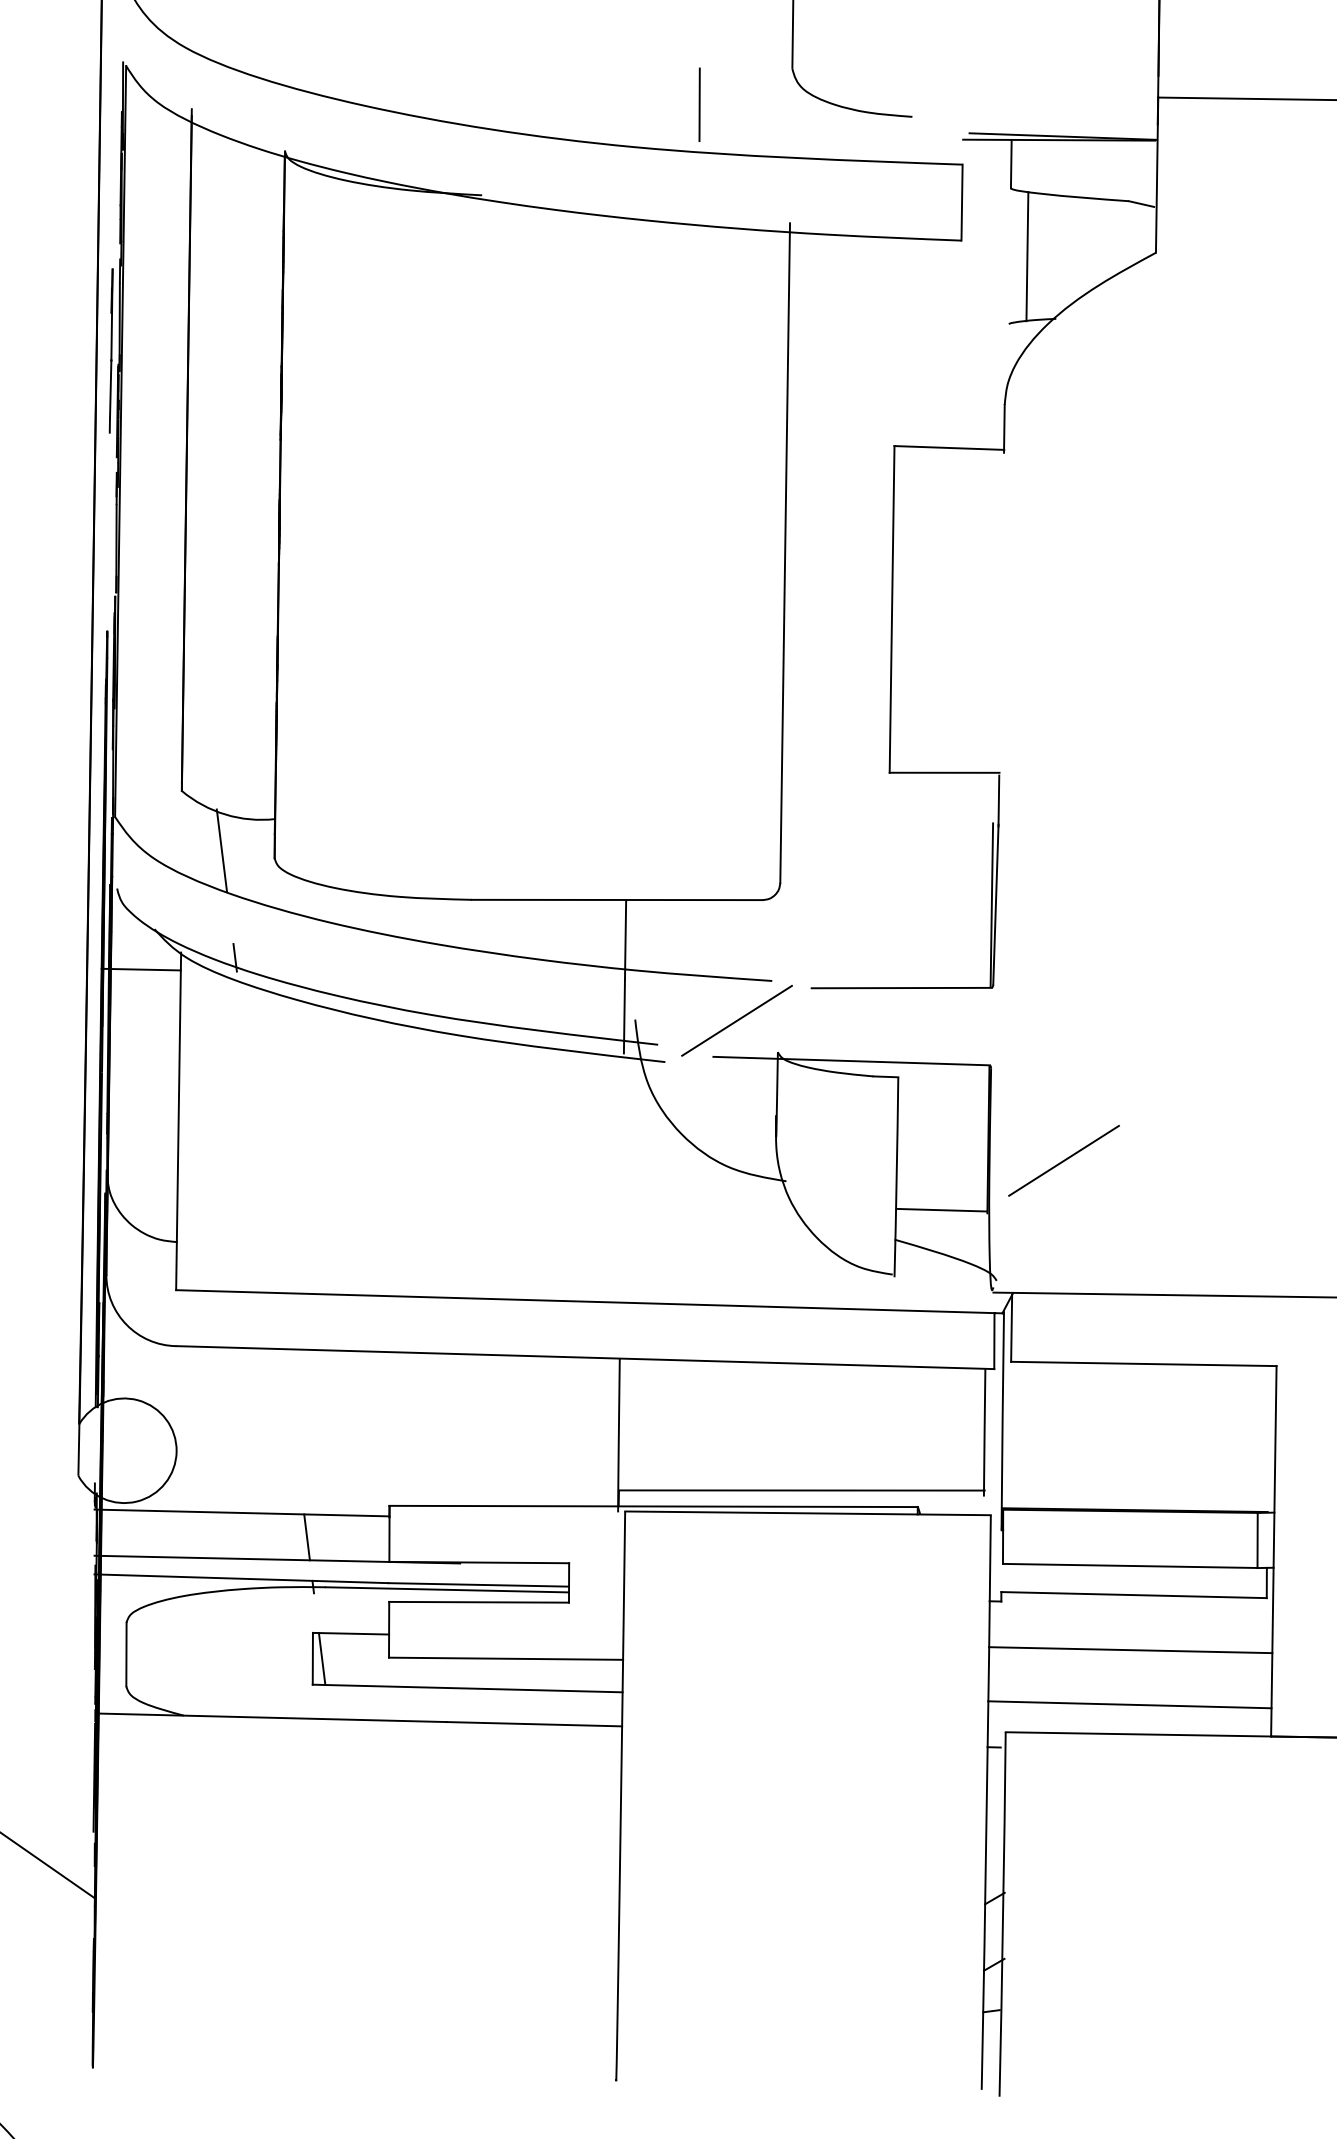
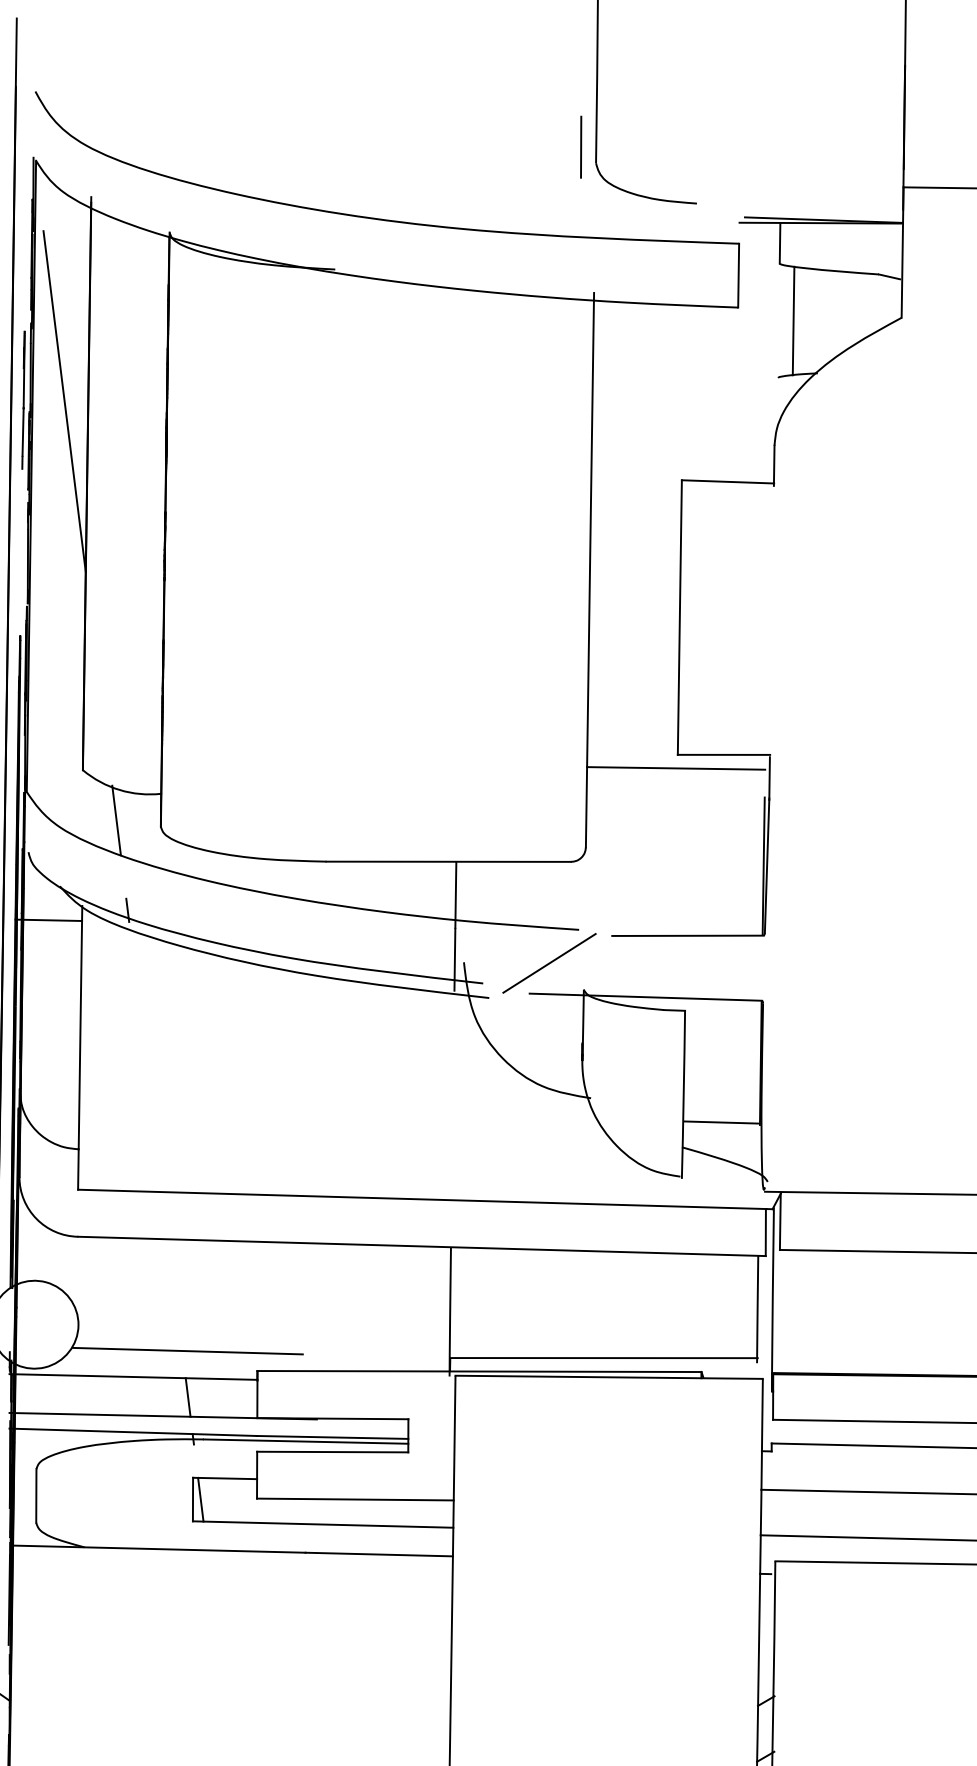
line: (699, 104) -> (581, 146), moved
line: (160, 352) -> (64, 401), added
line: (887, 788) -> (675, 768), added
line: (1063, 1160) -> (823, 1080), removed
line: (306, 1482) -> (187, 1351), added

